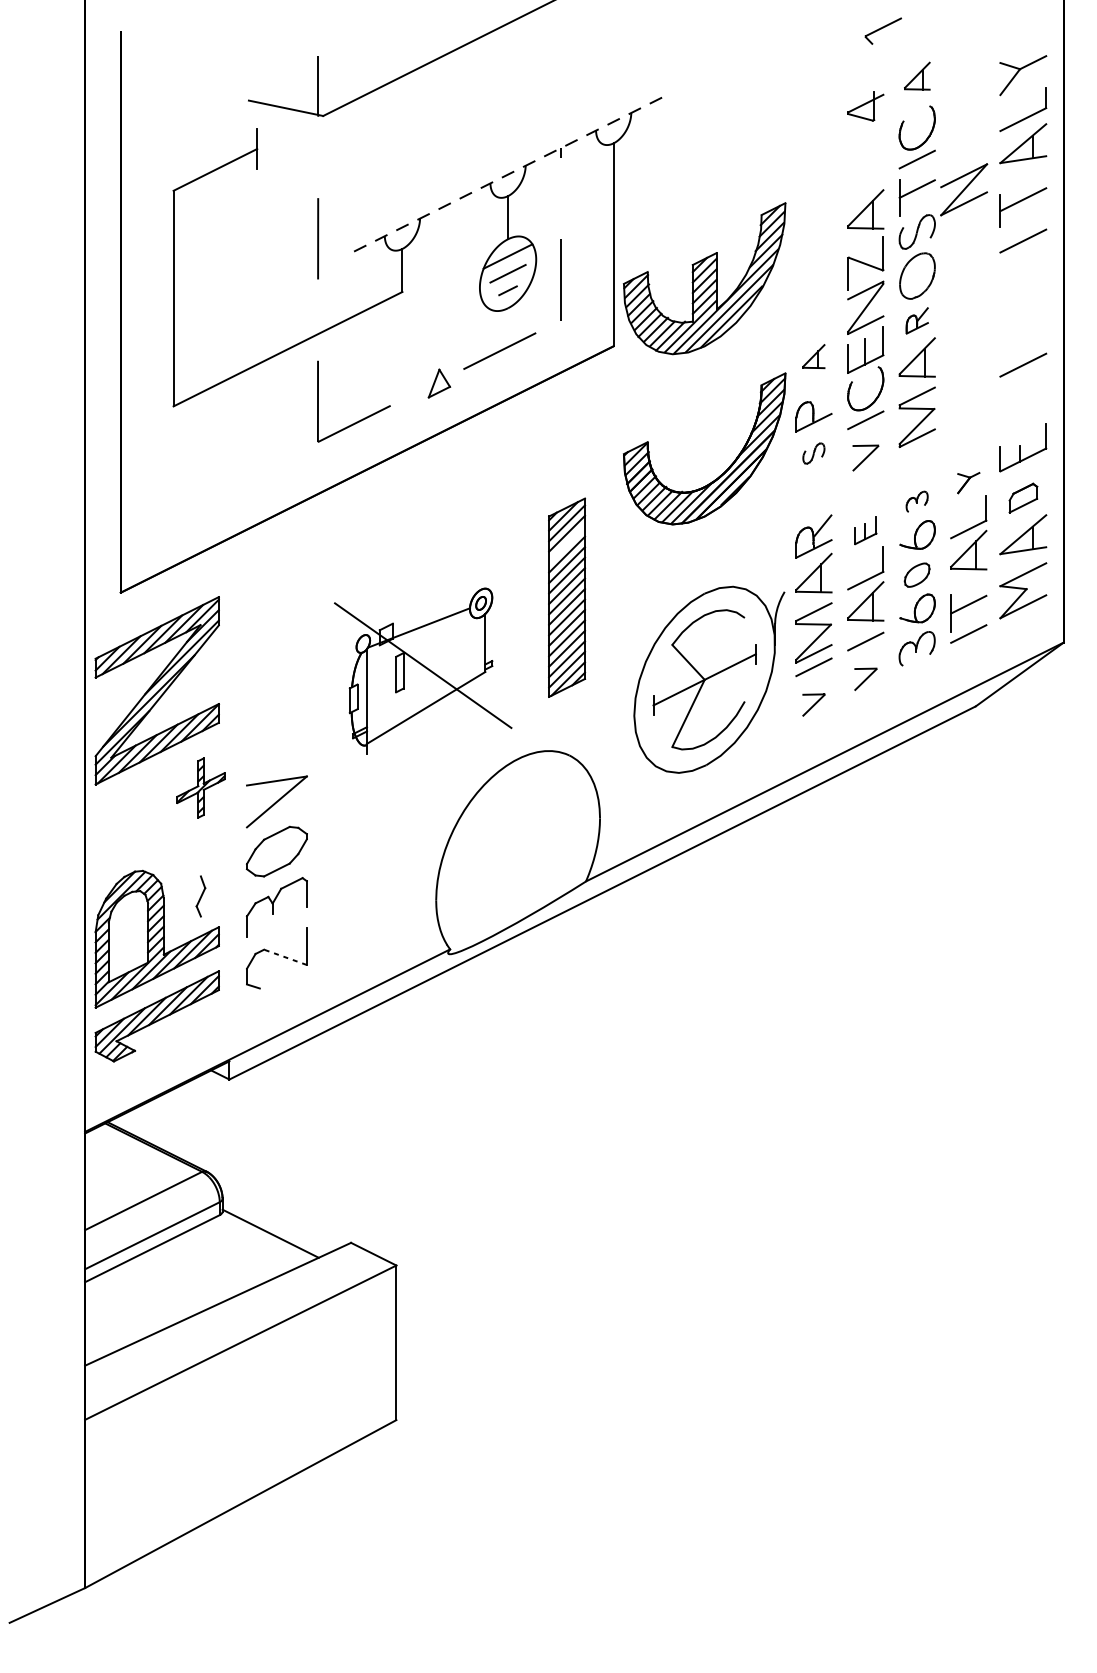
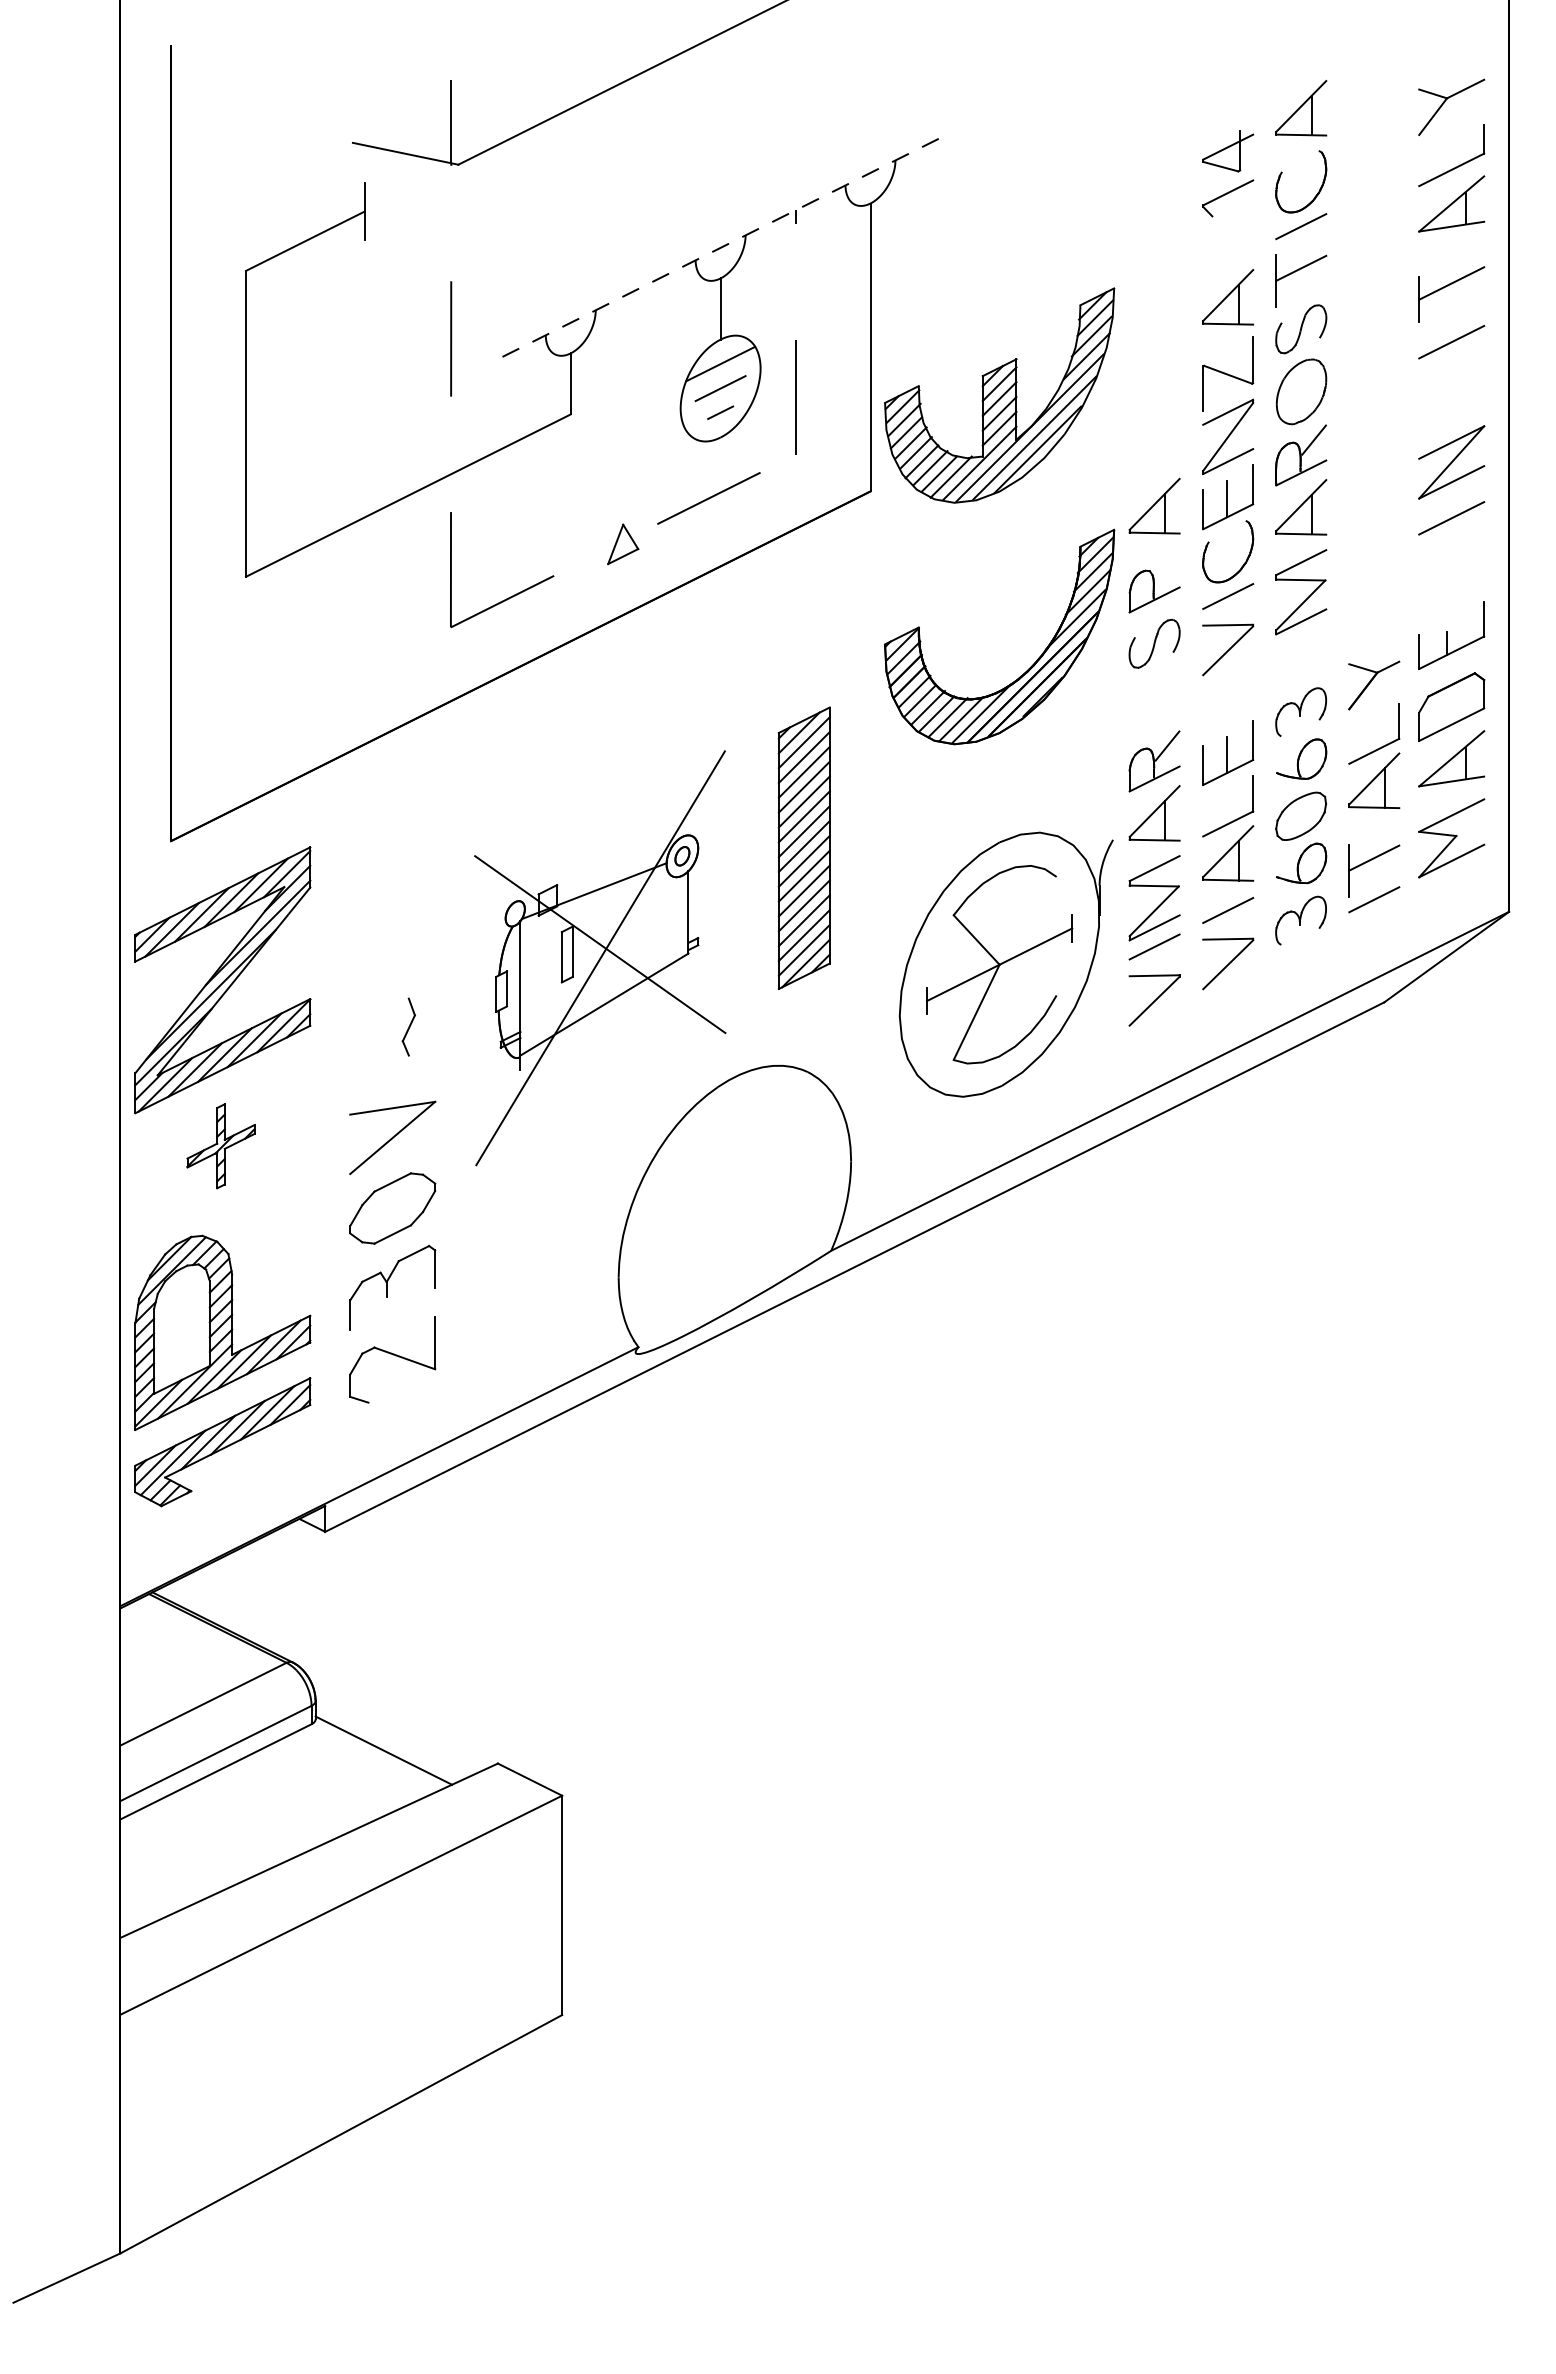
part: (883, 31) -> (1228, 198), moved
part: (917, 76) -> (1301, 108), size x1.43
part: (963, 189) -> (1451, 462), moved
part: (917, 320) -> (1301, 455), size x1.67
part: (813, 356) -> (1154, 505), size x1.67
part: (813, 453) -> (1154, 643), size x1.67
part: (866, 457) -> (1228, 649), size x1.43
part: (968, 483) -> (1374, 685), size x1.67
part: (1023, 497) -> (1451, 706), size x1.67
part: (916, 501) -> (1300, 711), size x1.67
part: (866, 530) -> (1228, 752), size x1.67
line: (566, 543) -> (803, 771), added
part: (916, 574) -> (1300, 815), size x1.43
line: (423, 675) -> (600, 958), added
part: (866, 678) -> (1228, 963), size x1.67
part: (813, 705) -> (1154, 1000), size x1.67
part: (200, 788) -> (220, 1146), moved
part: (200, 896) -> (408, 1026), moved
line: (285, 957) -> (404, 1358), dashed -> solid

